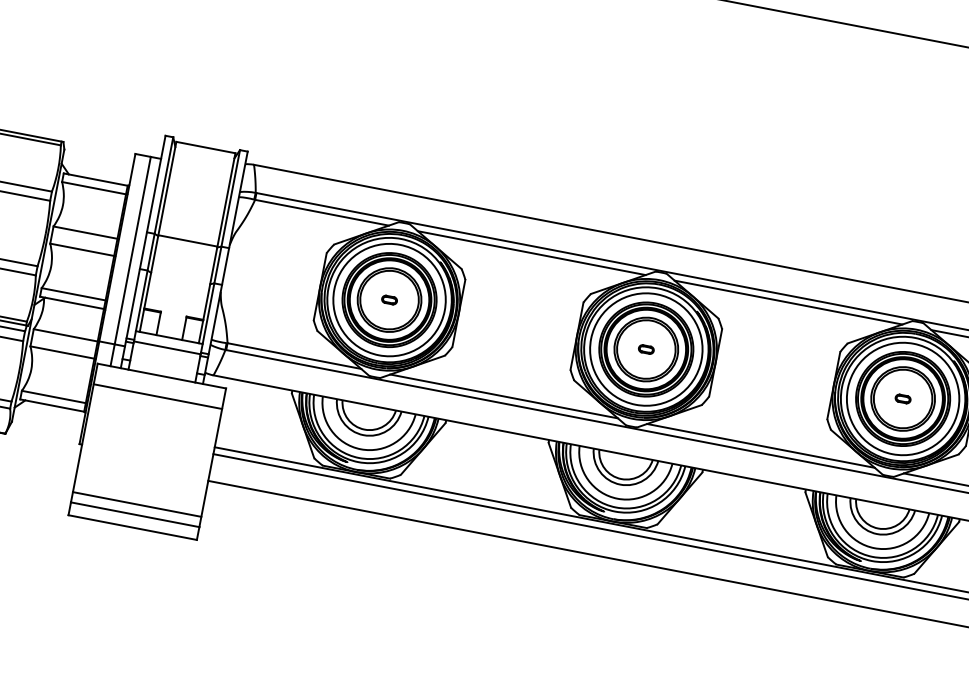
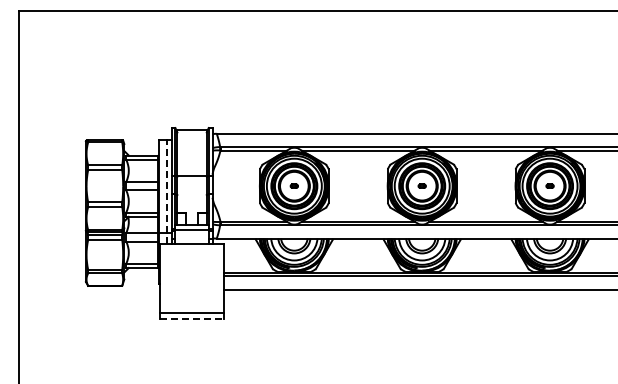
line: (130, 261) -> (166, 191), solid -> dashed
line: (158, 395) -> (192, 253), removed
line: (138, 504) -> (192, 307), removed
line: (133, 528) -> (192, 319), solid -> dashed

